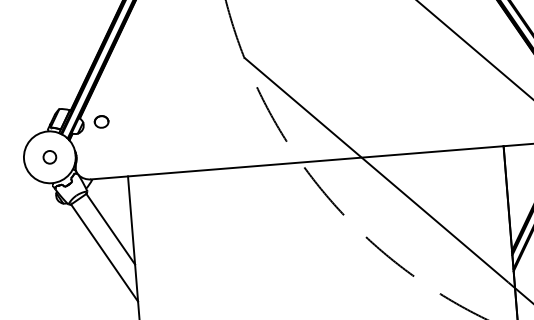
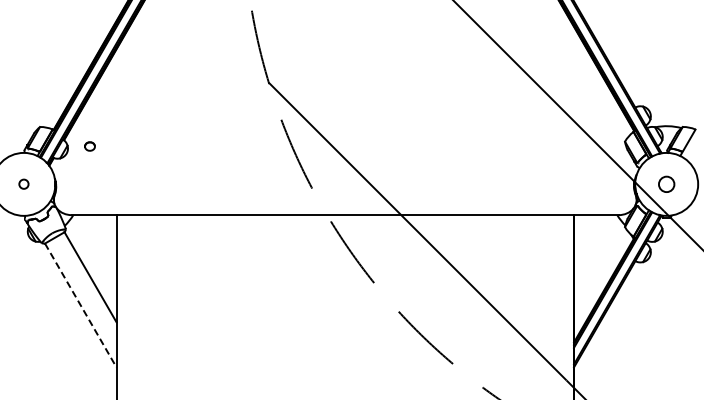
part: (101, 121) -> (89, 146), size x0.6
circle: (49, 156) -> (23, 183), size x0.6
line: (104, 253) -> (80, 305), solid -> dashed

